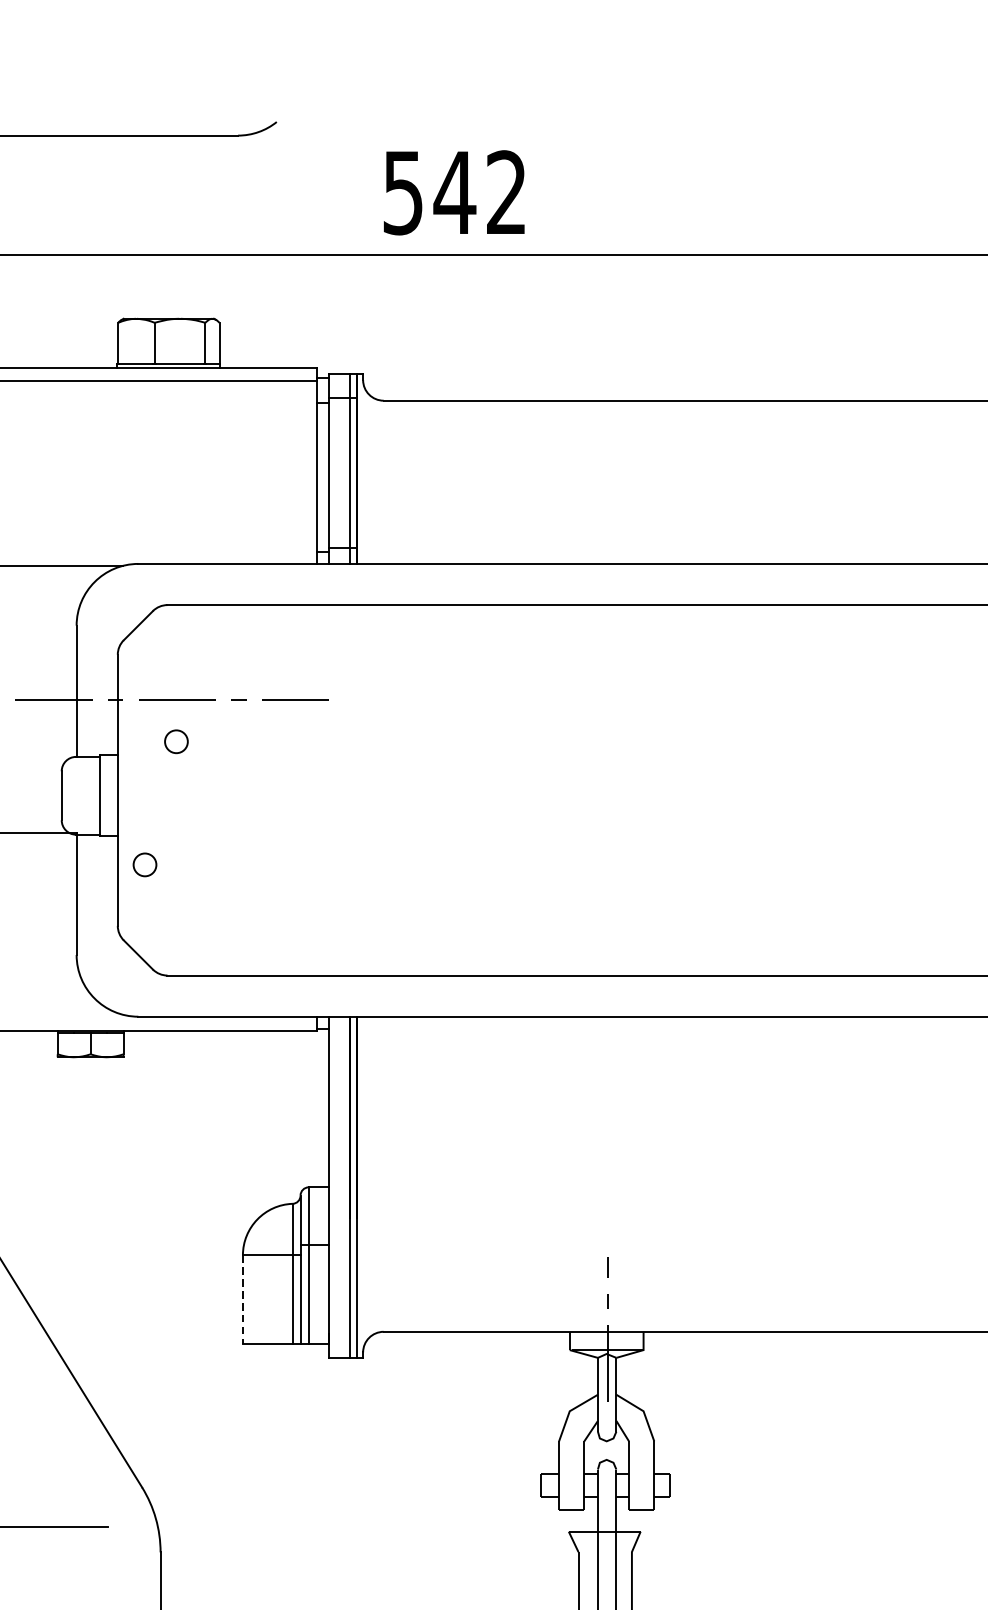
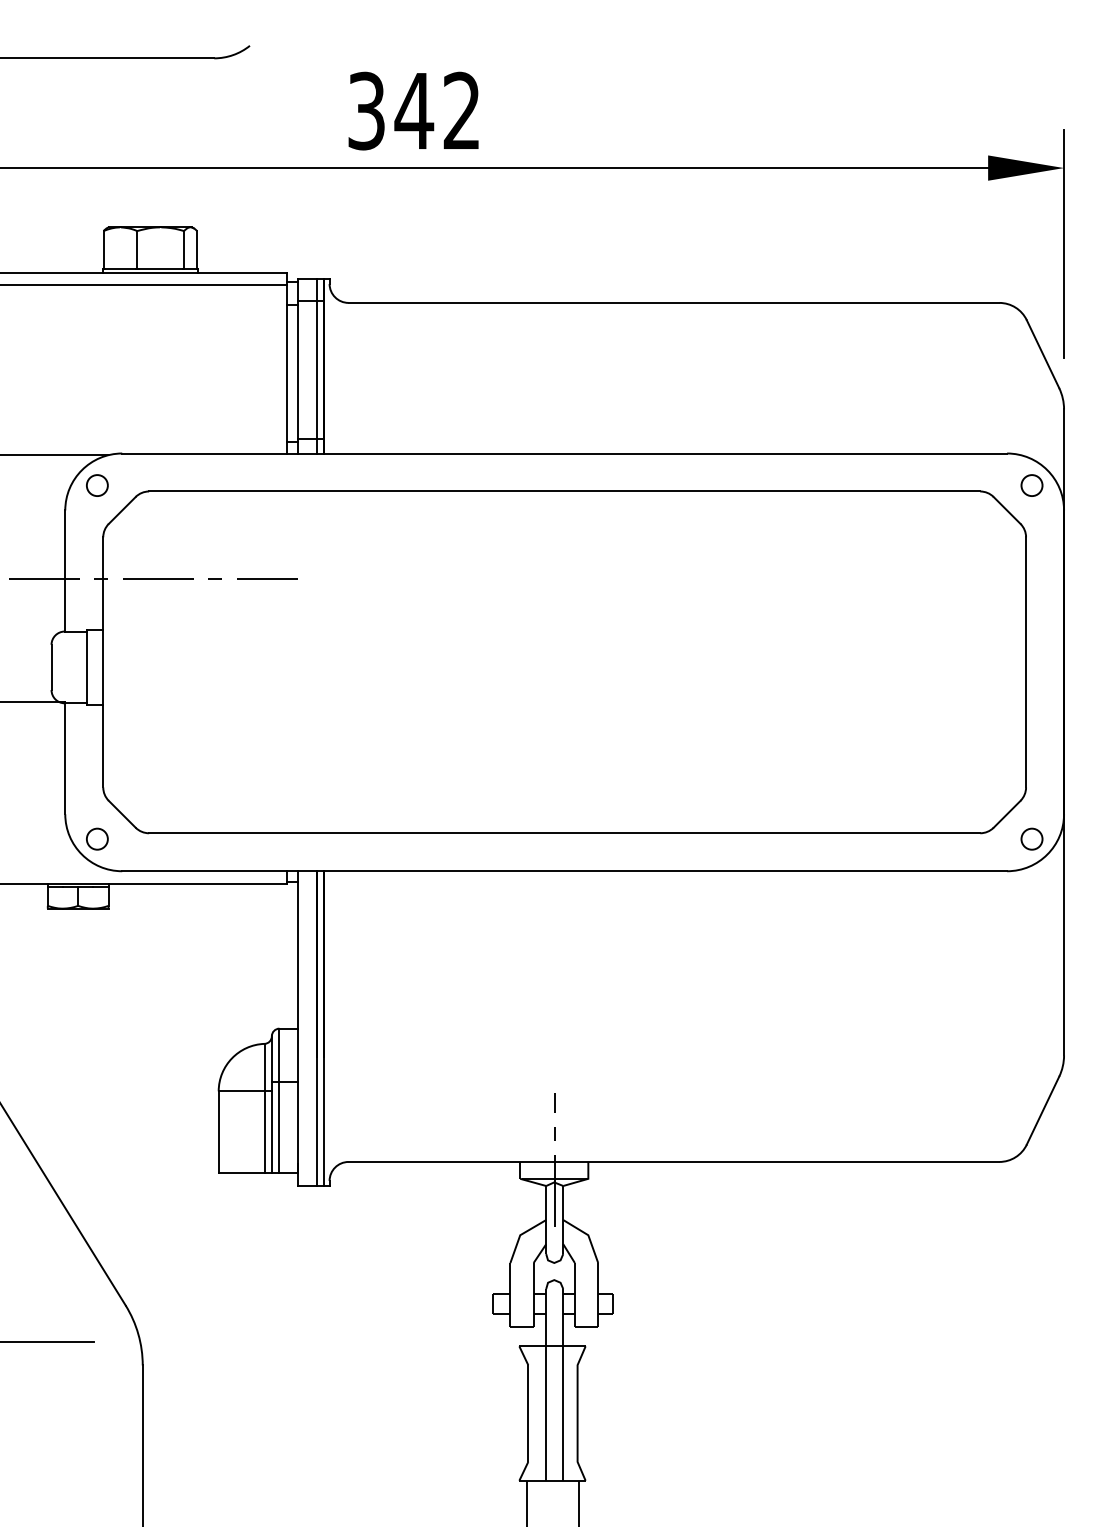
text: (403, 192) -> (366, 110), 542 -> 342
circle: (176, 741) -> (97, 485), moved
circle: (145, 864) -> (97, 838), moved
line: (242, 1299) -> (218, 1132), dashed -> solid

